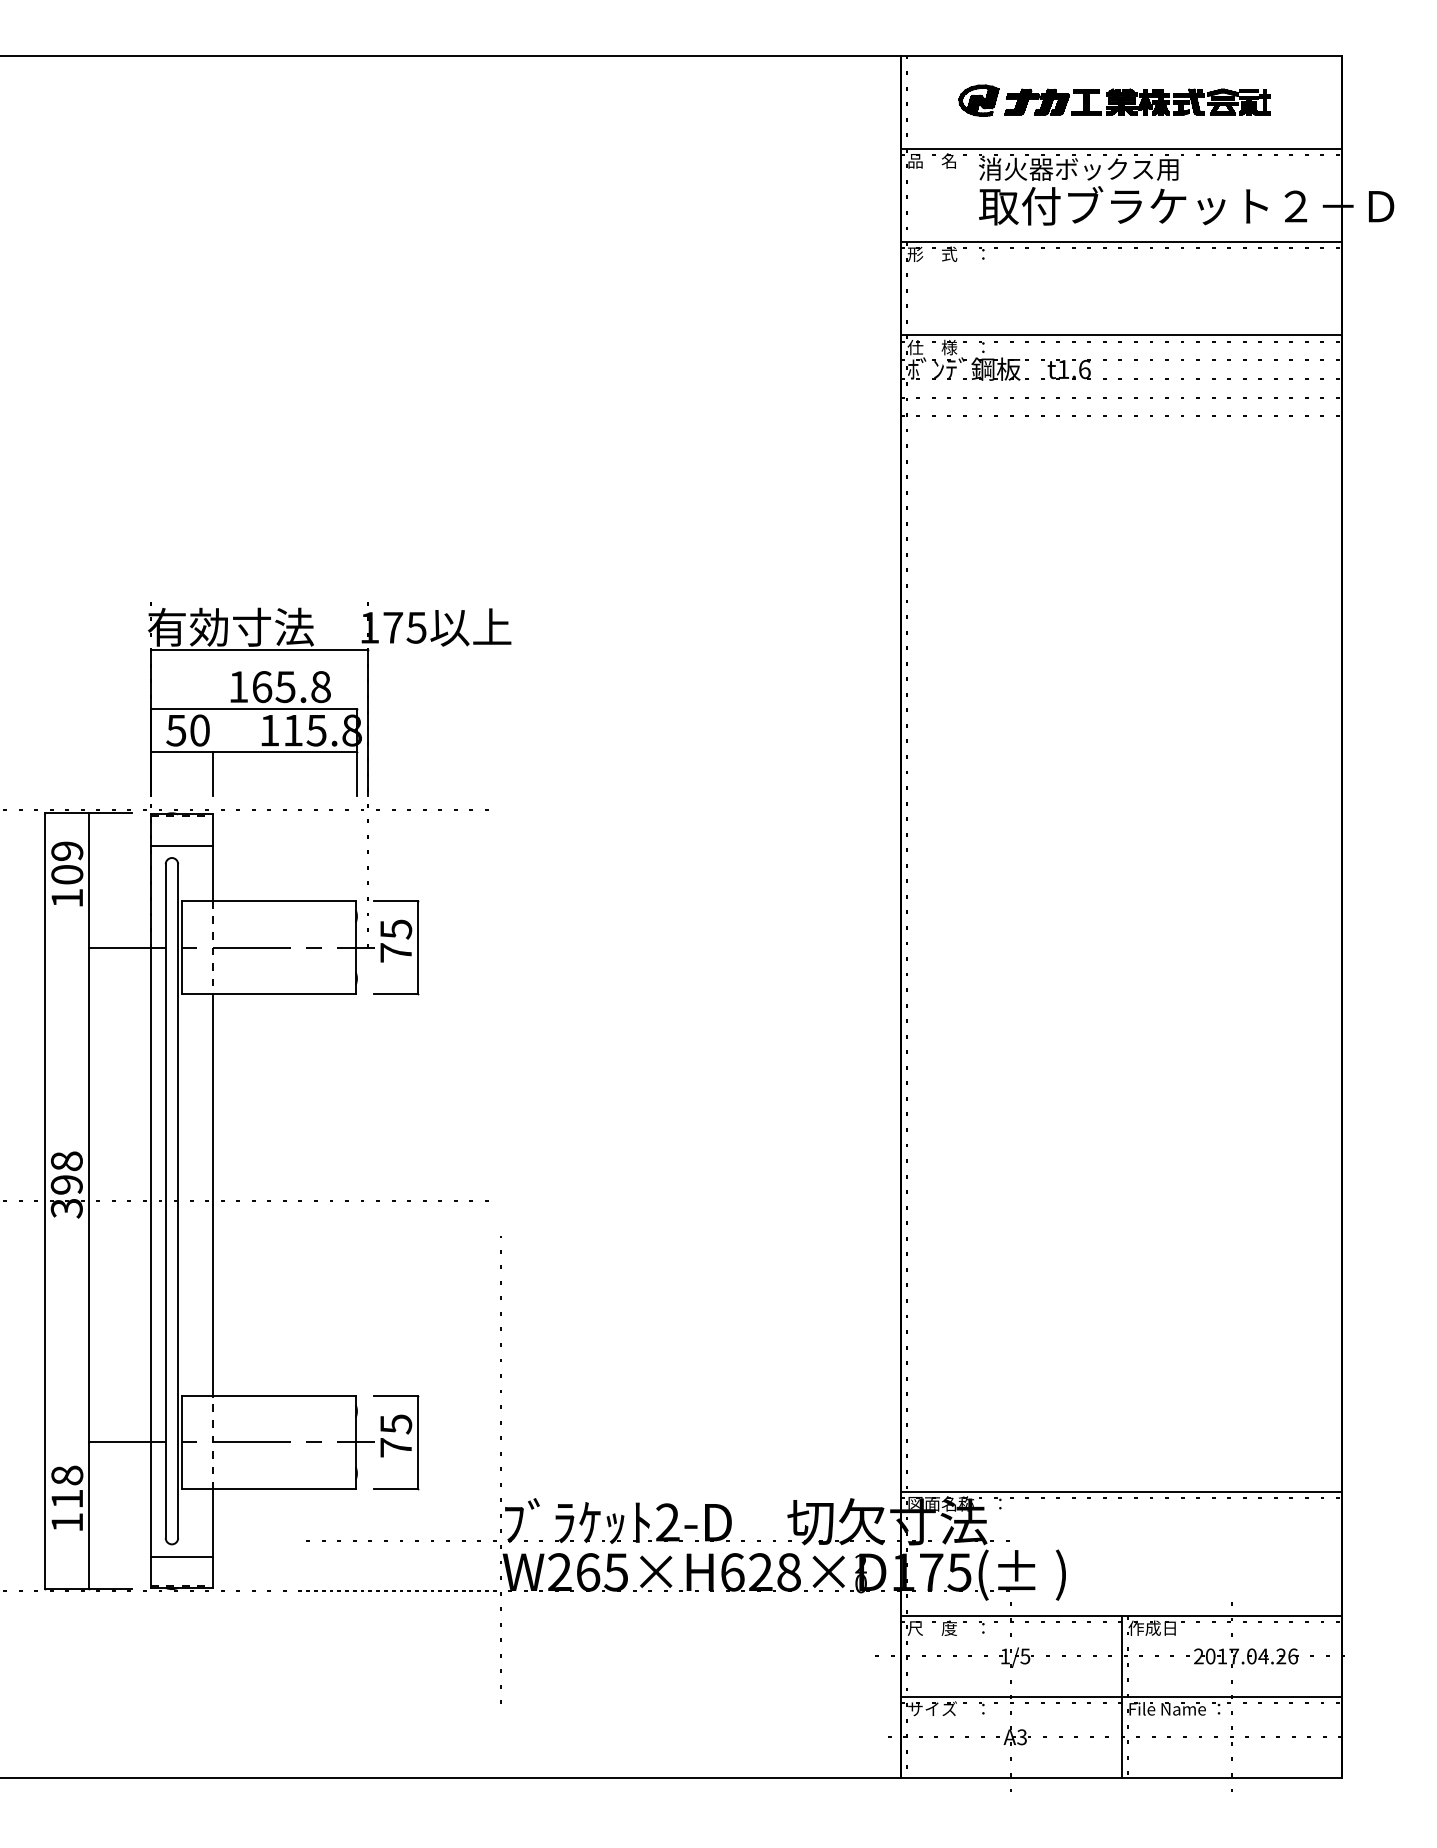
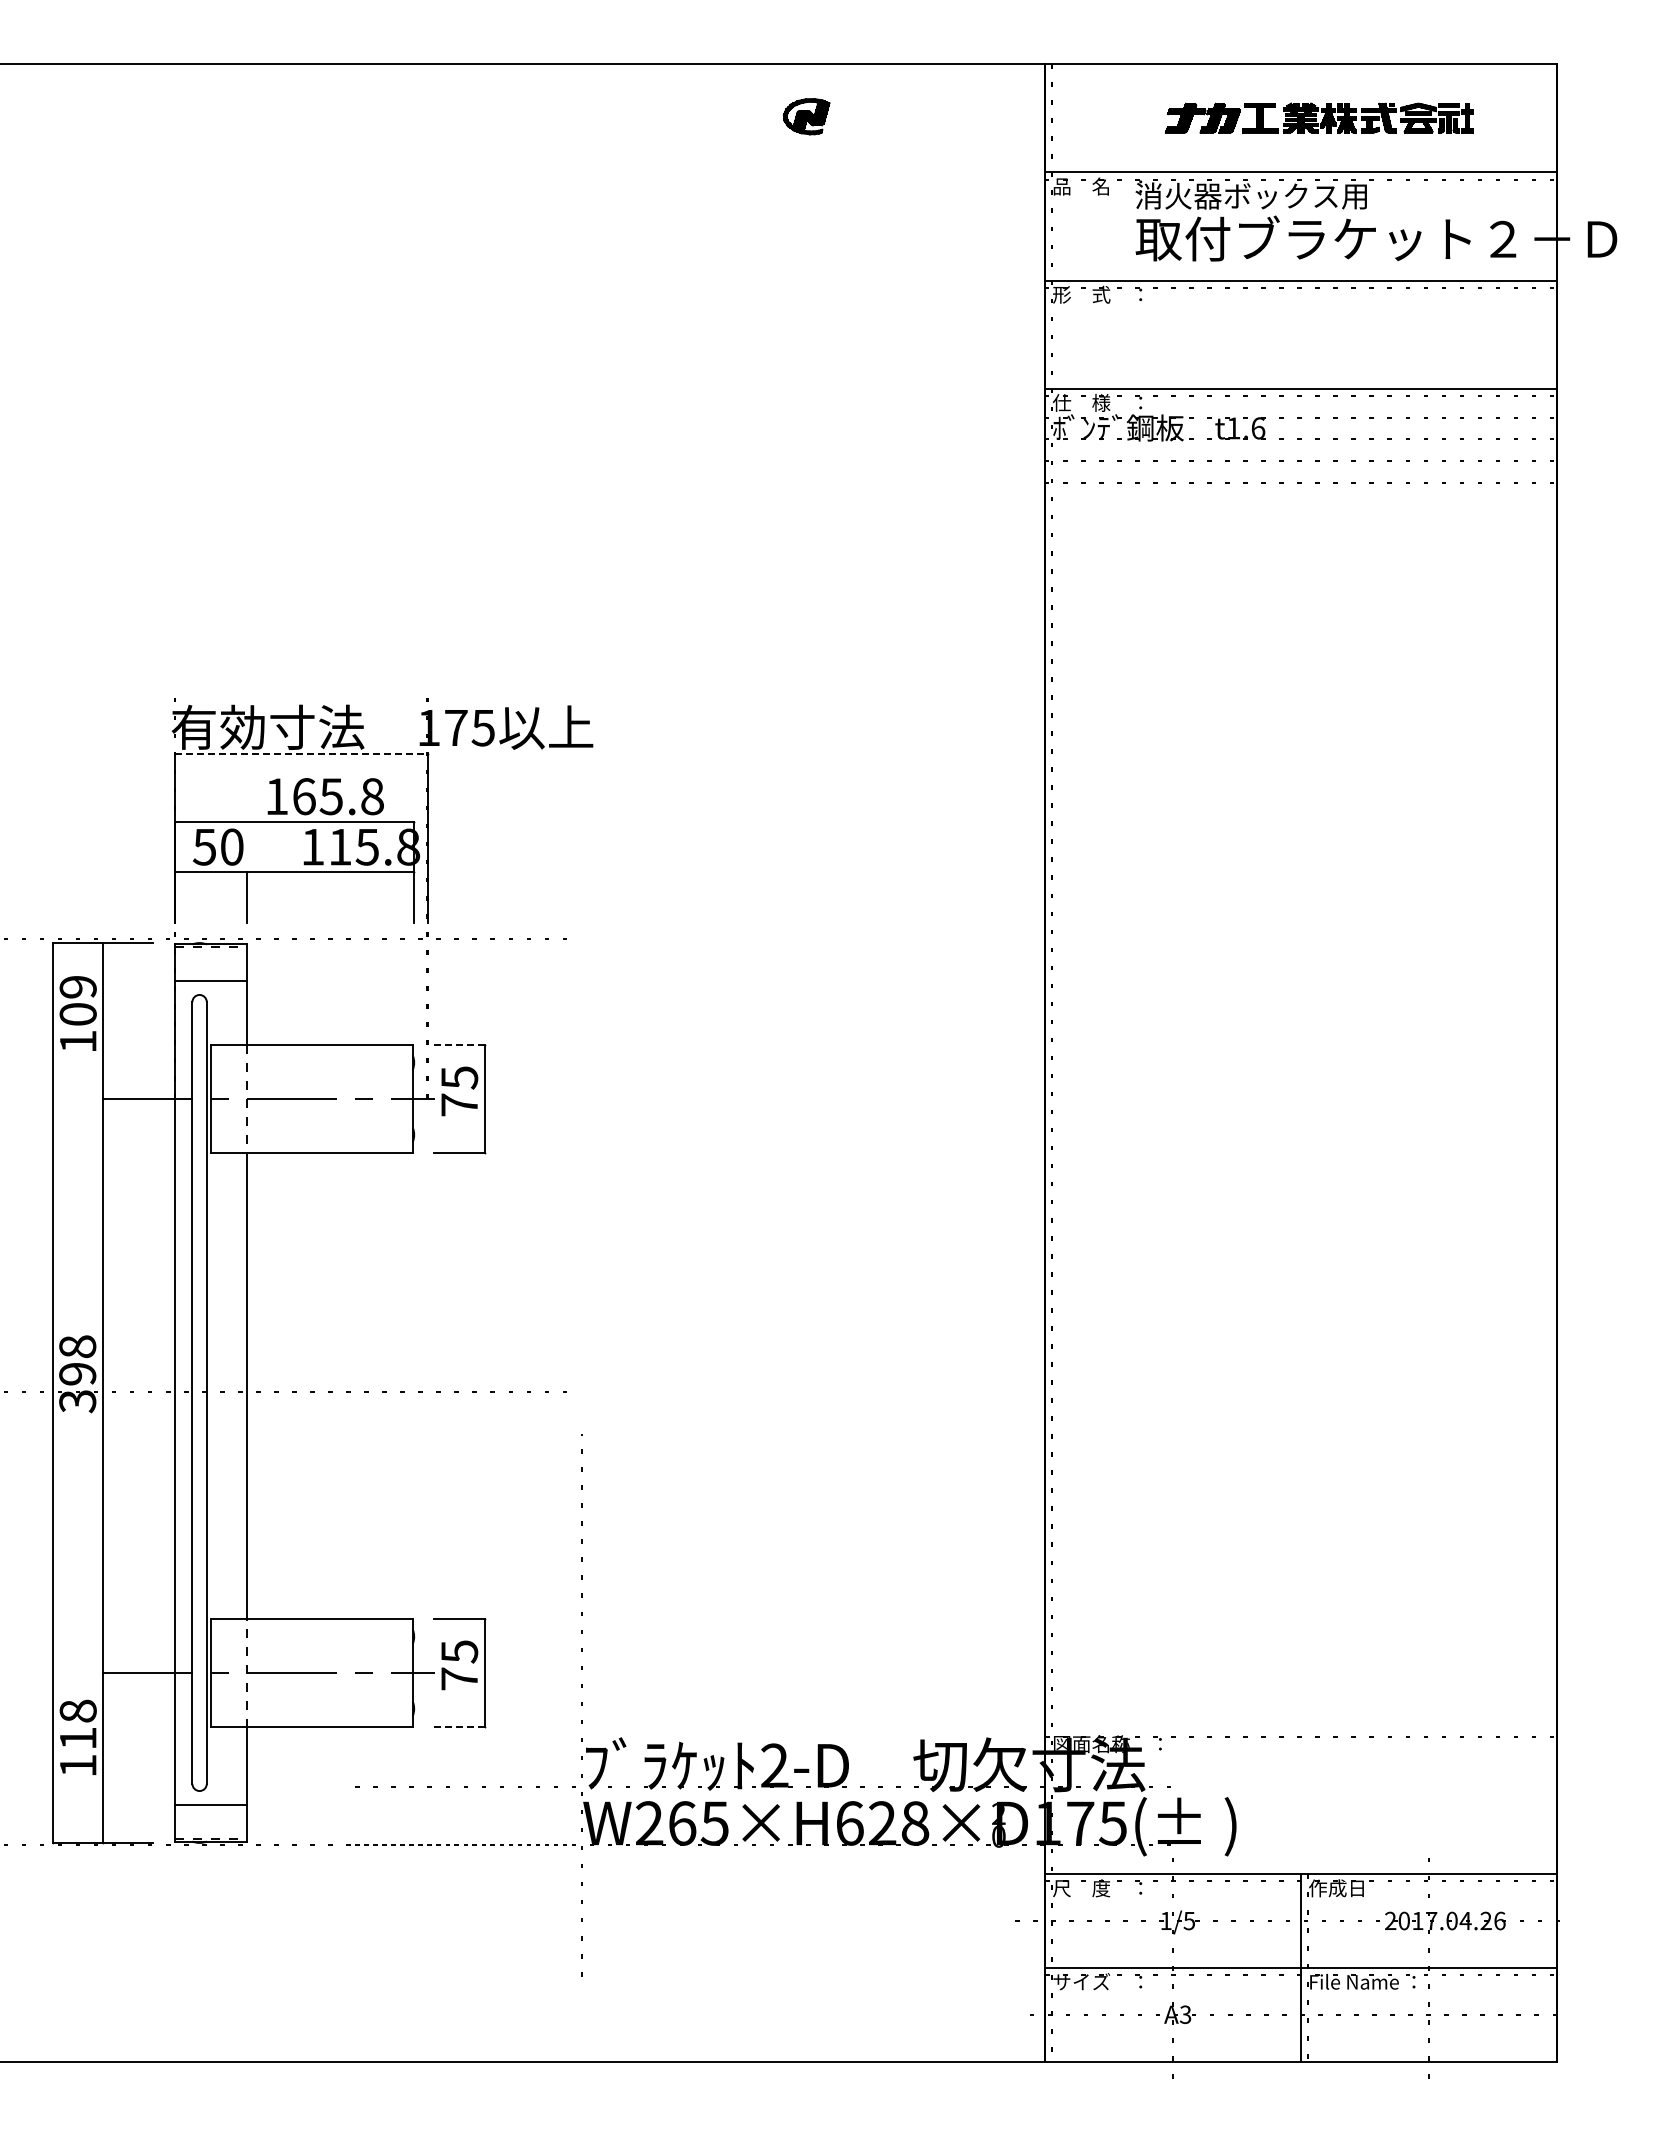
part: (978, 100) -> (806, 116), moved
line: (259, 649) -> (301, 753), solid -> dashed
line: (396, 900) -> (460, 1044), solid -> dashed
line: (396, 1488) -> (460, 1726), solid -> dashed
line: (1121, 1491) -> (1300, 1729), removed

